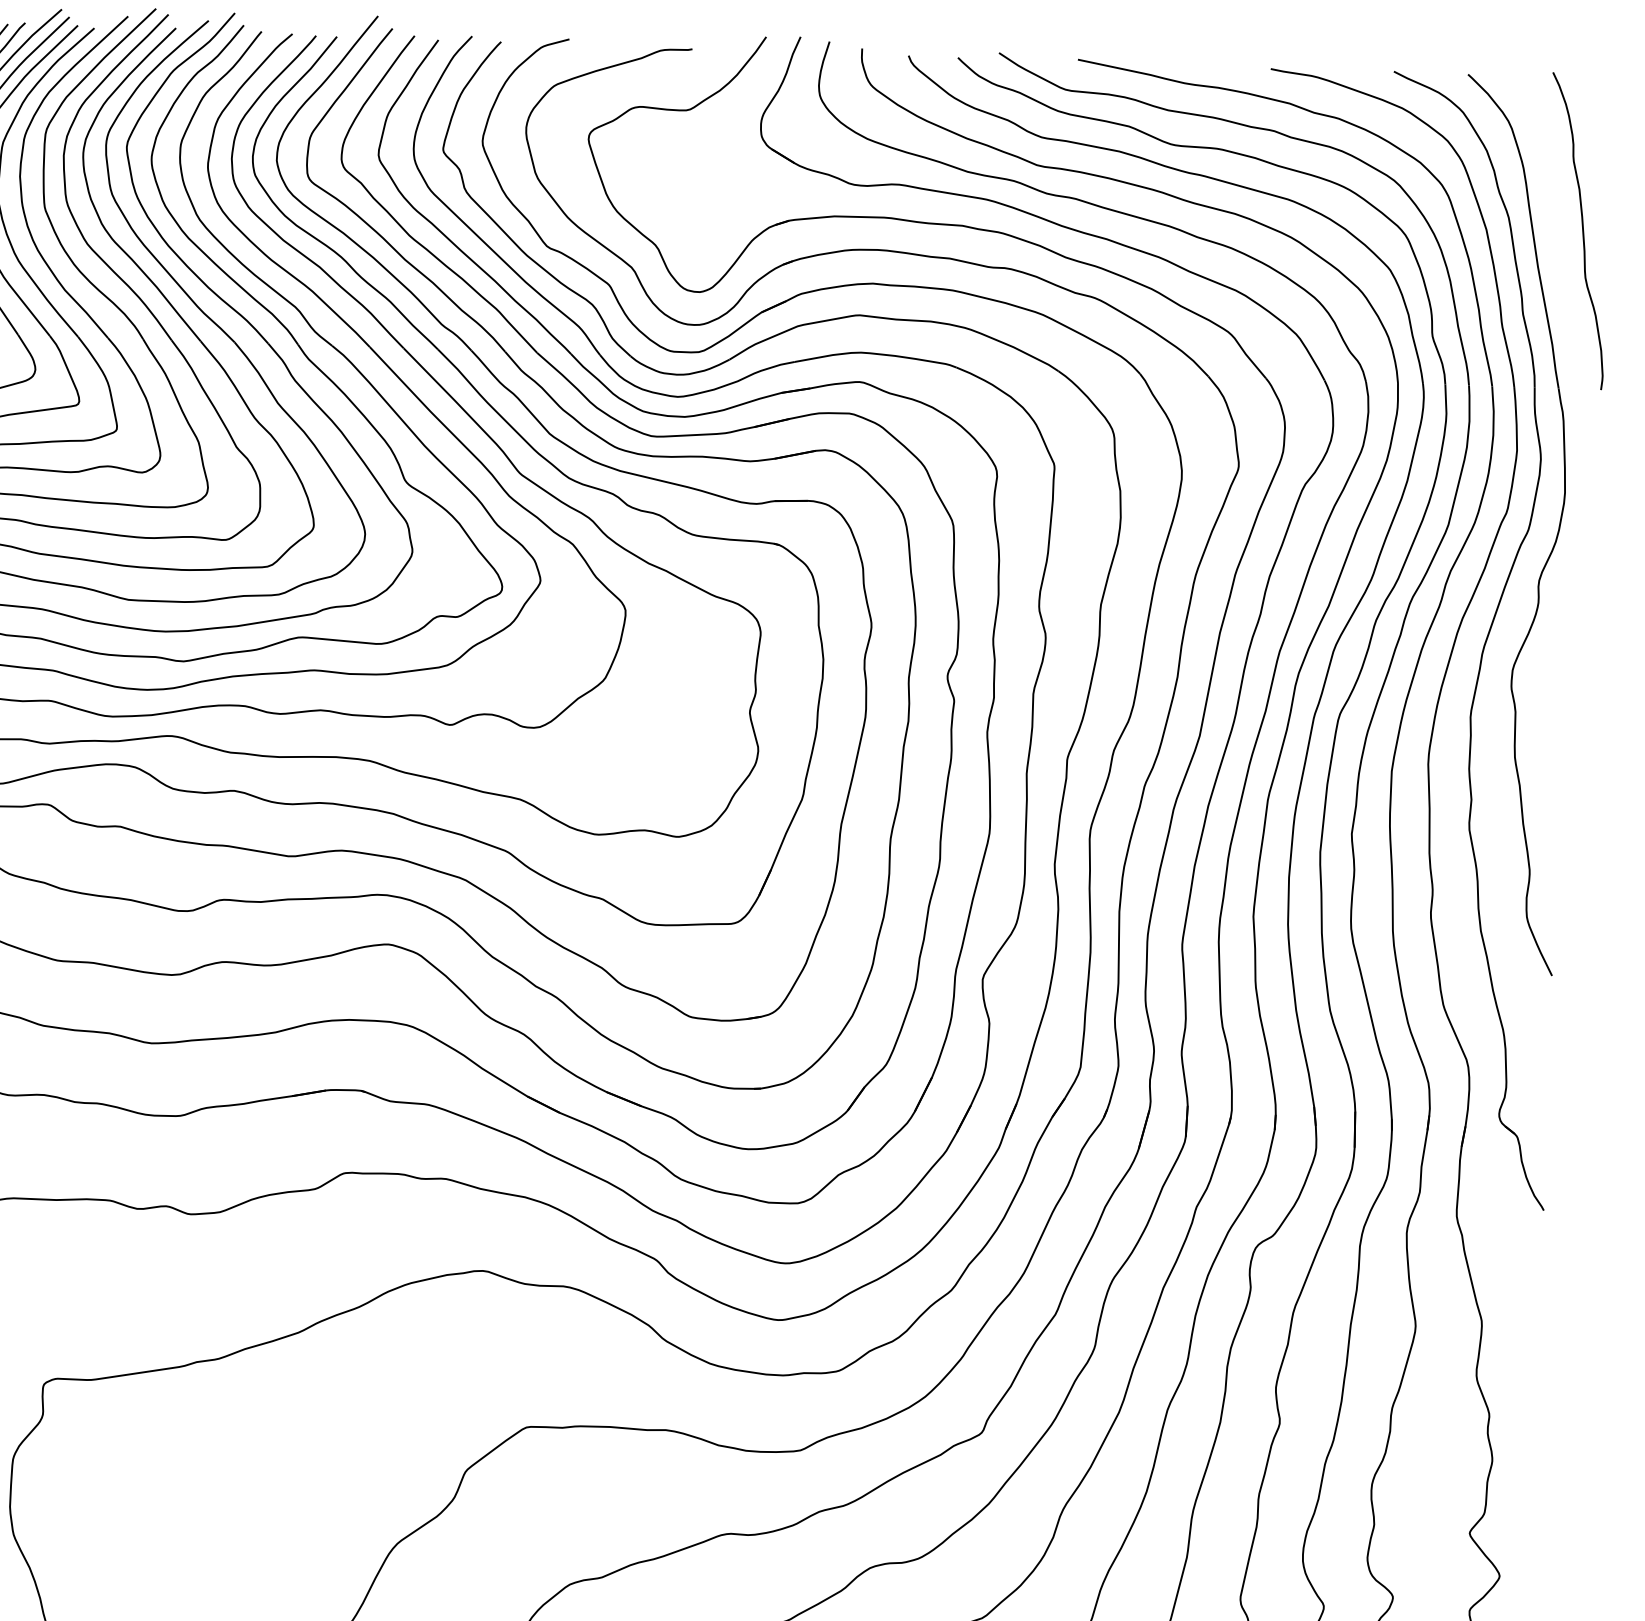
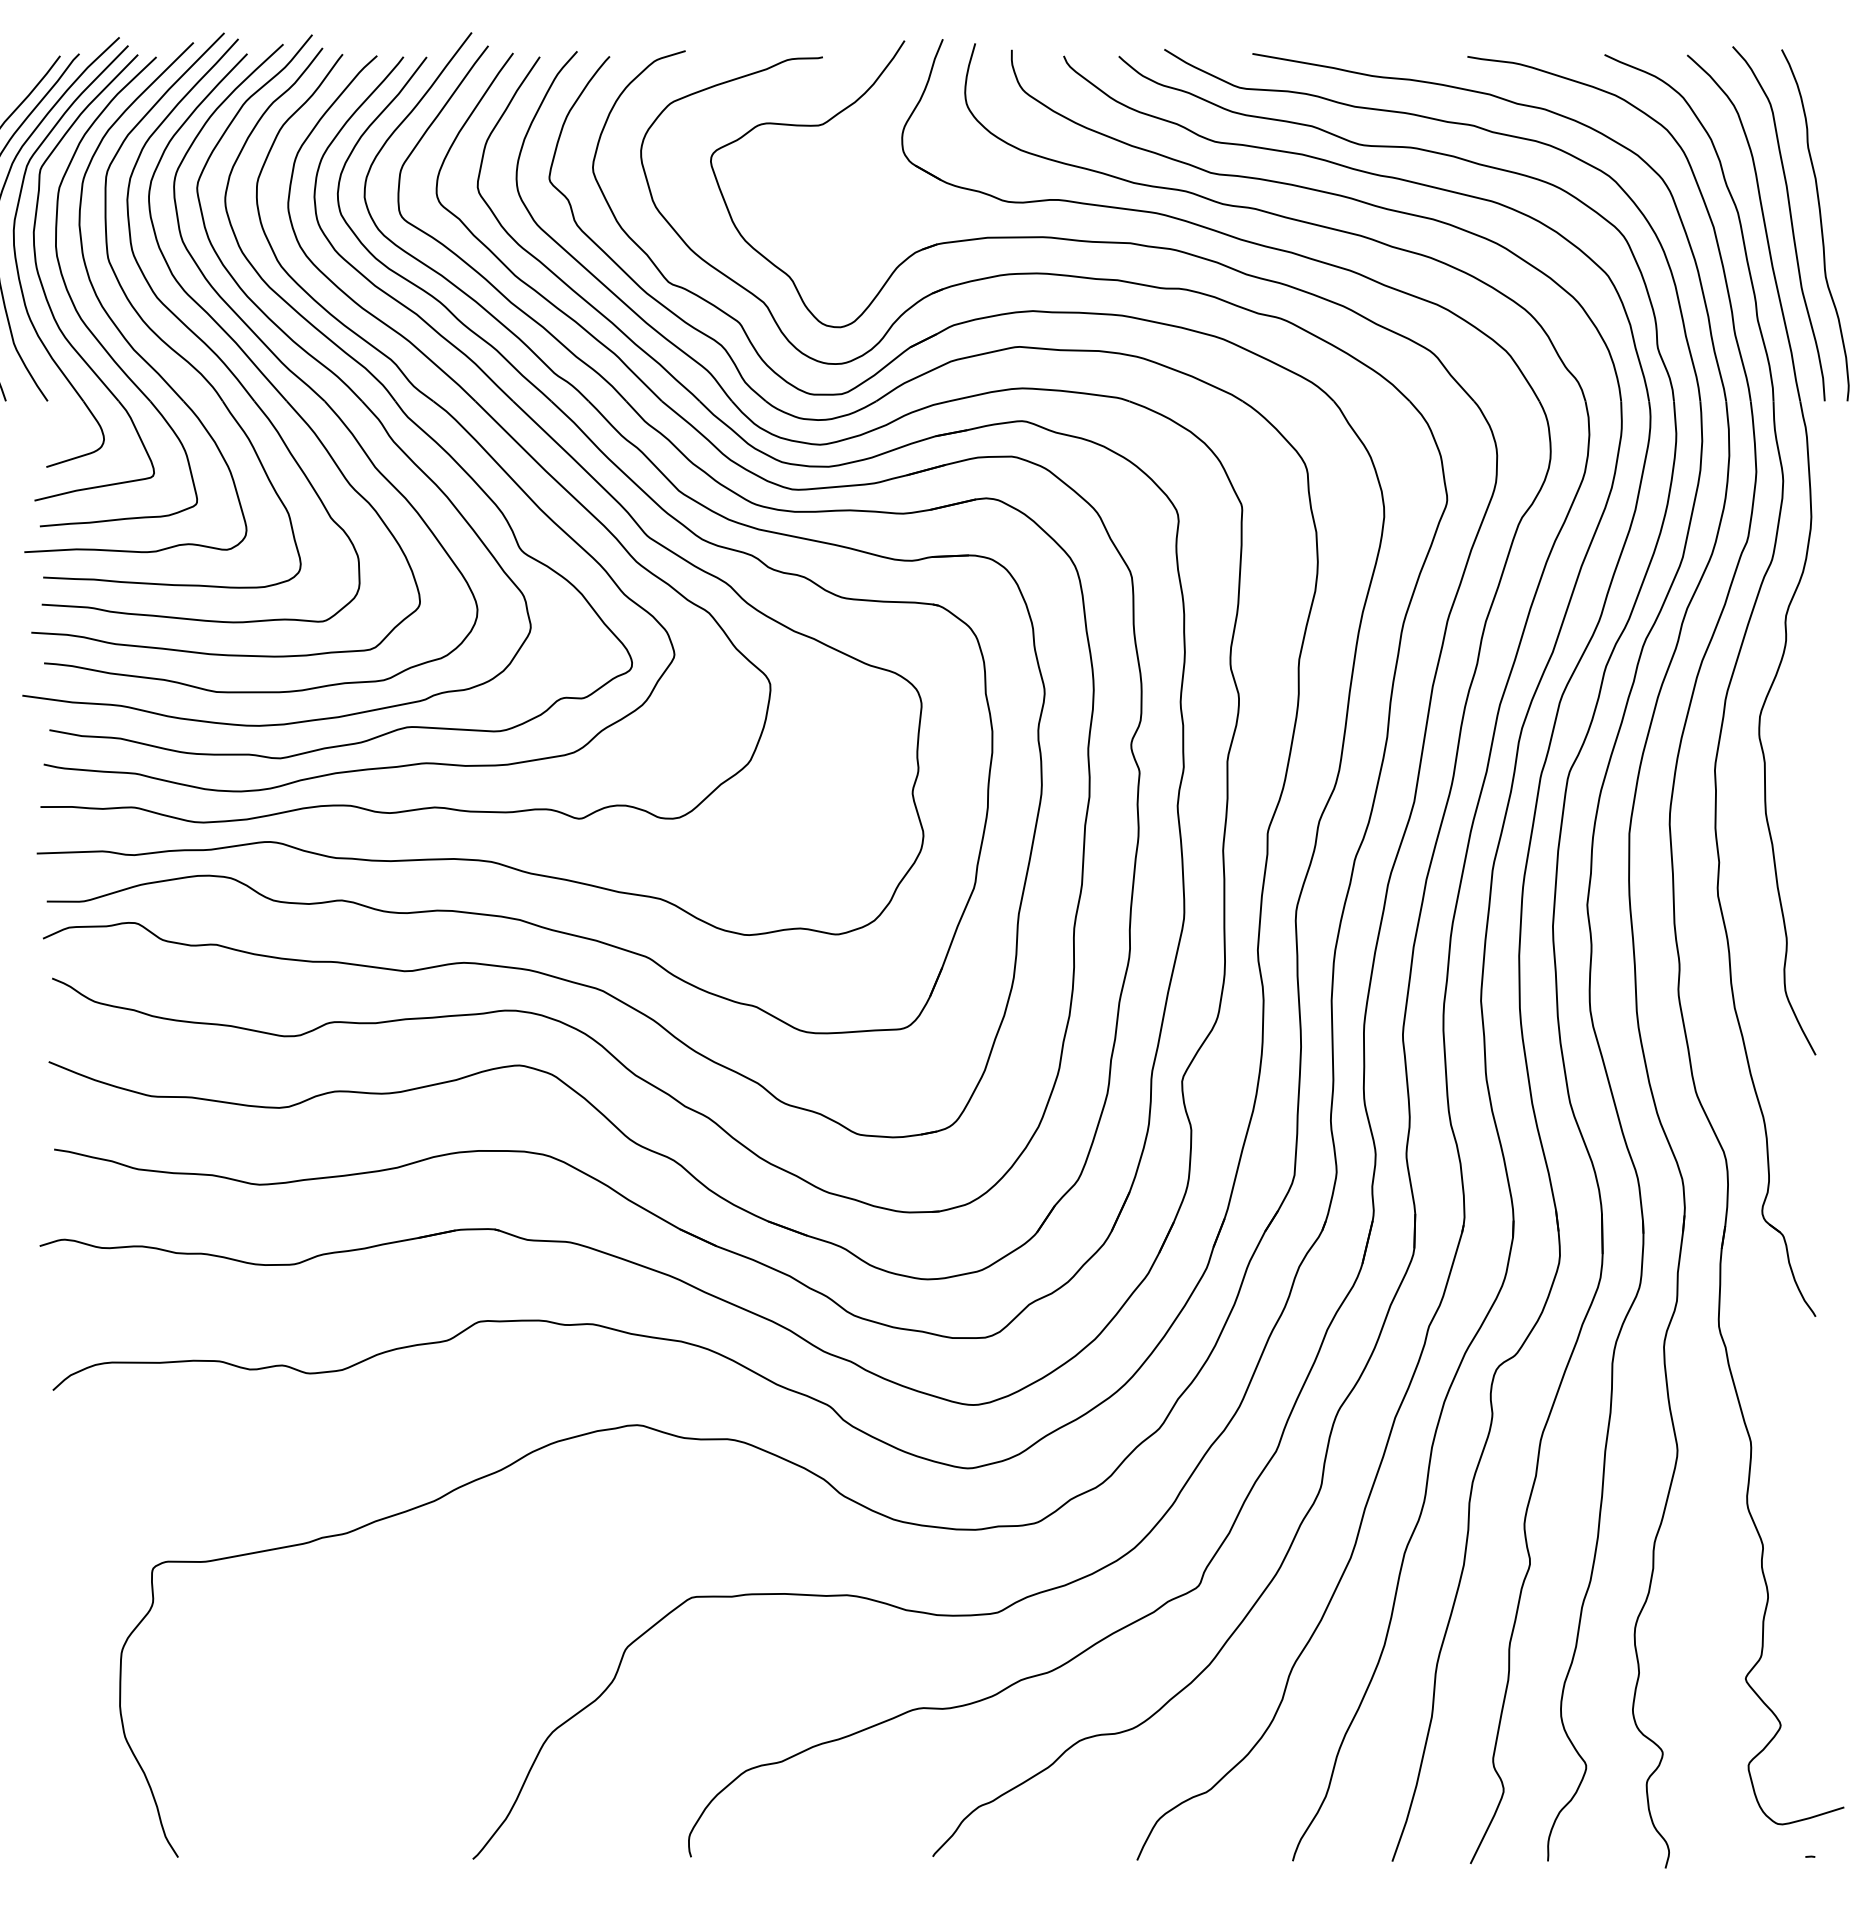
curve: (1555, 227) -> (1790, 222), added

